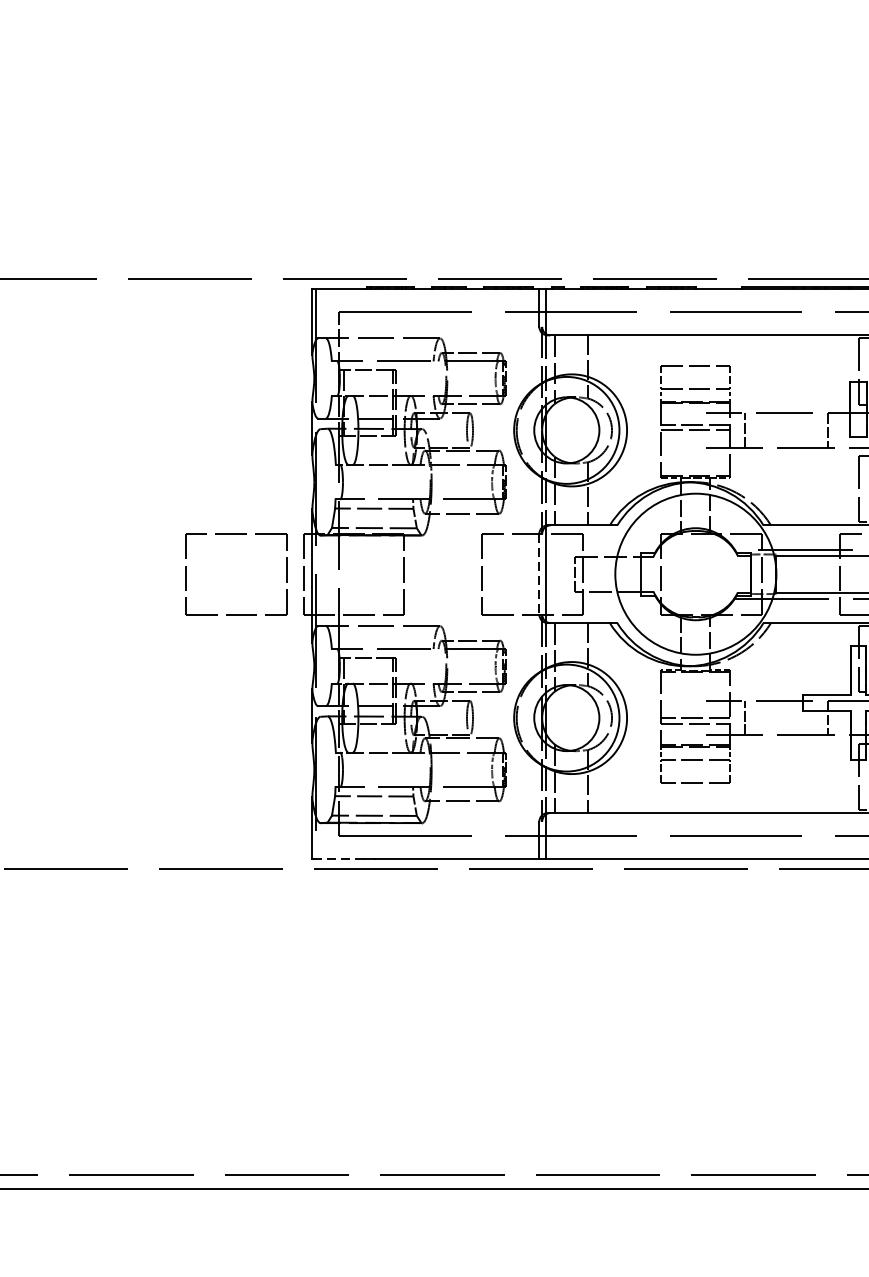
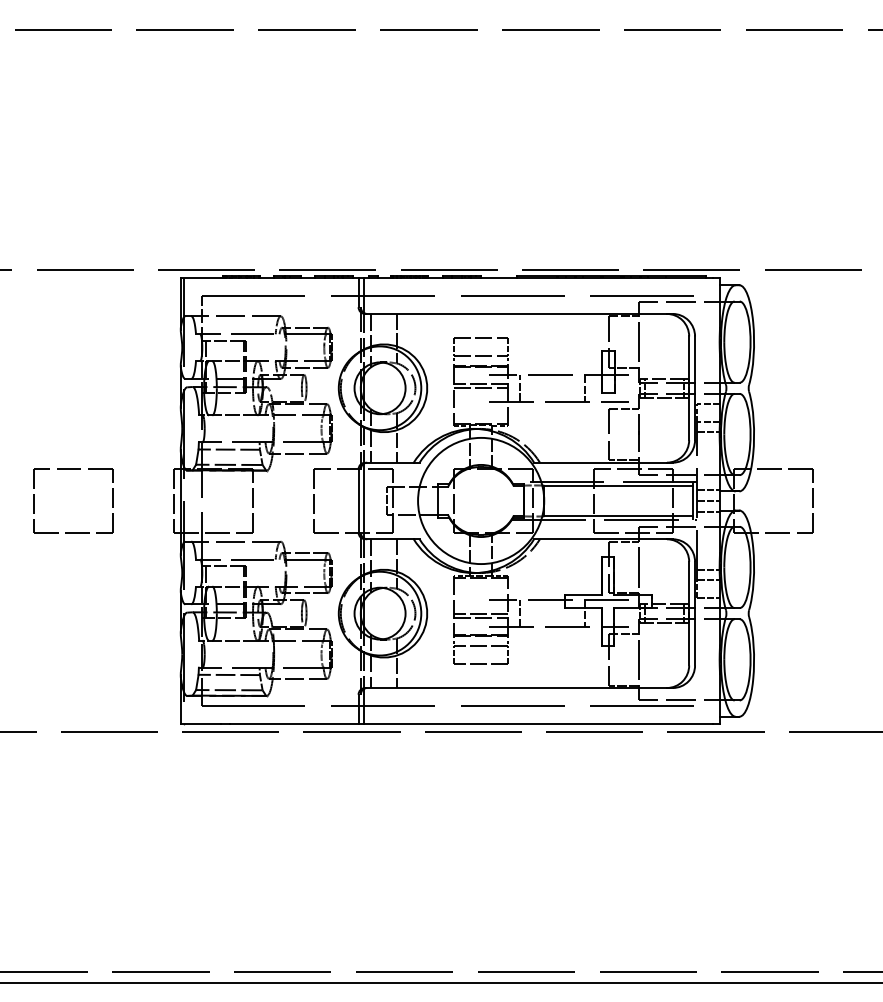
part: (236, 534) -> (73, 469), moved
line: (539, 573) -> (358, 500), dashed -> solid
line: (337, 859) -> (200, 724), dashed -> solid

